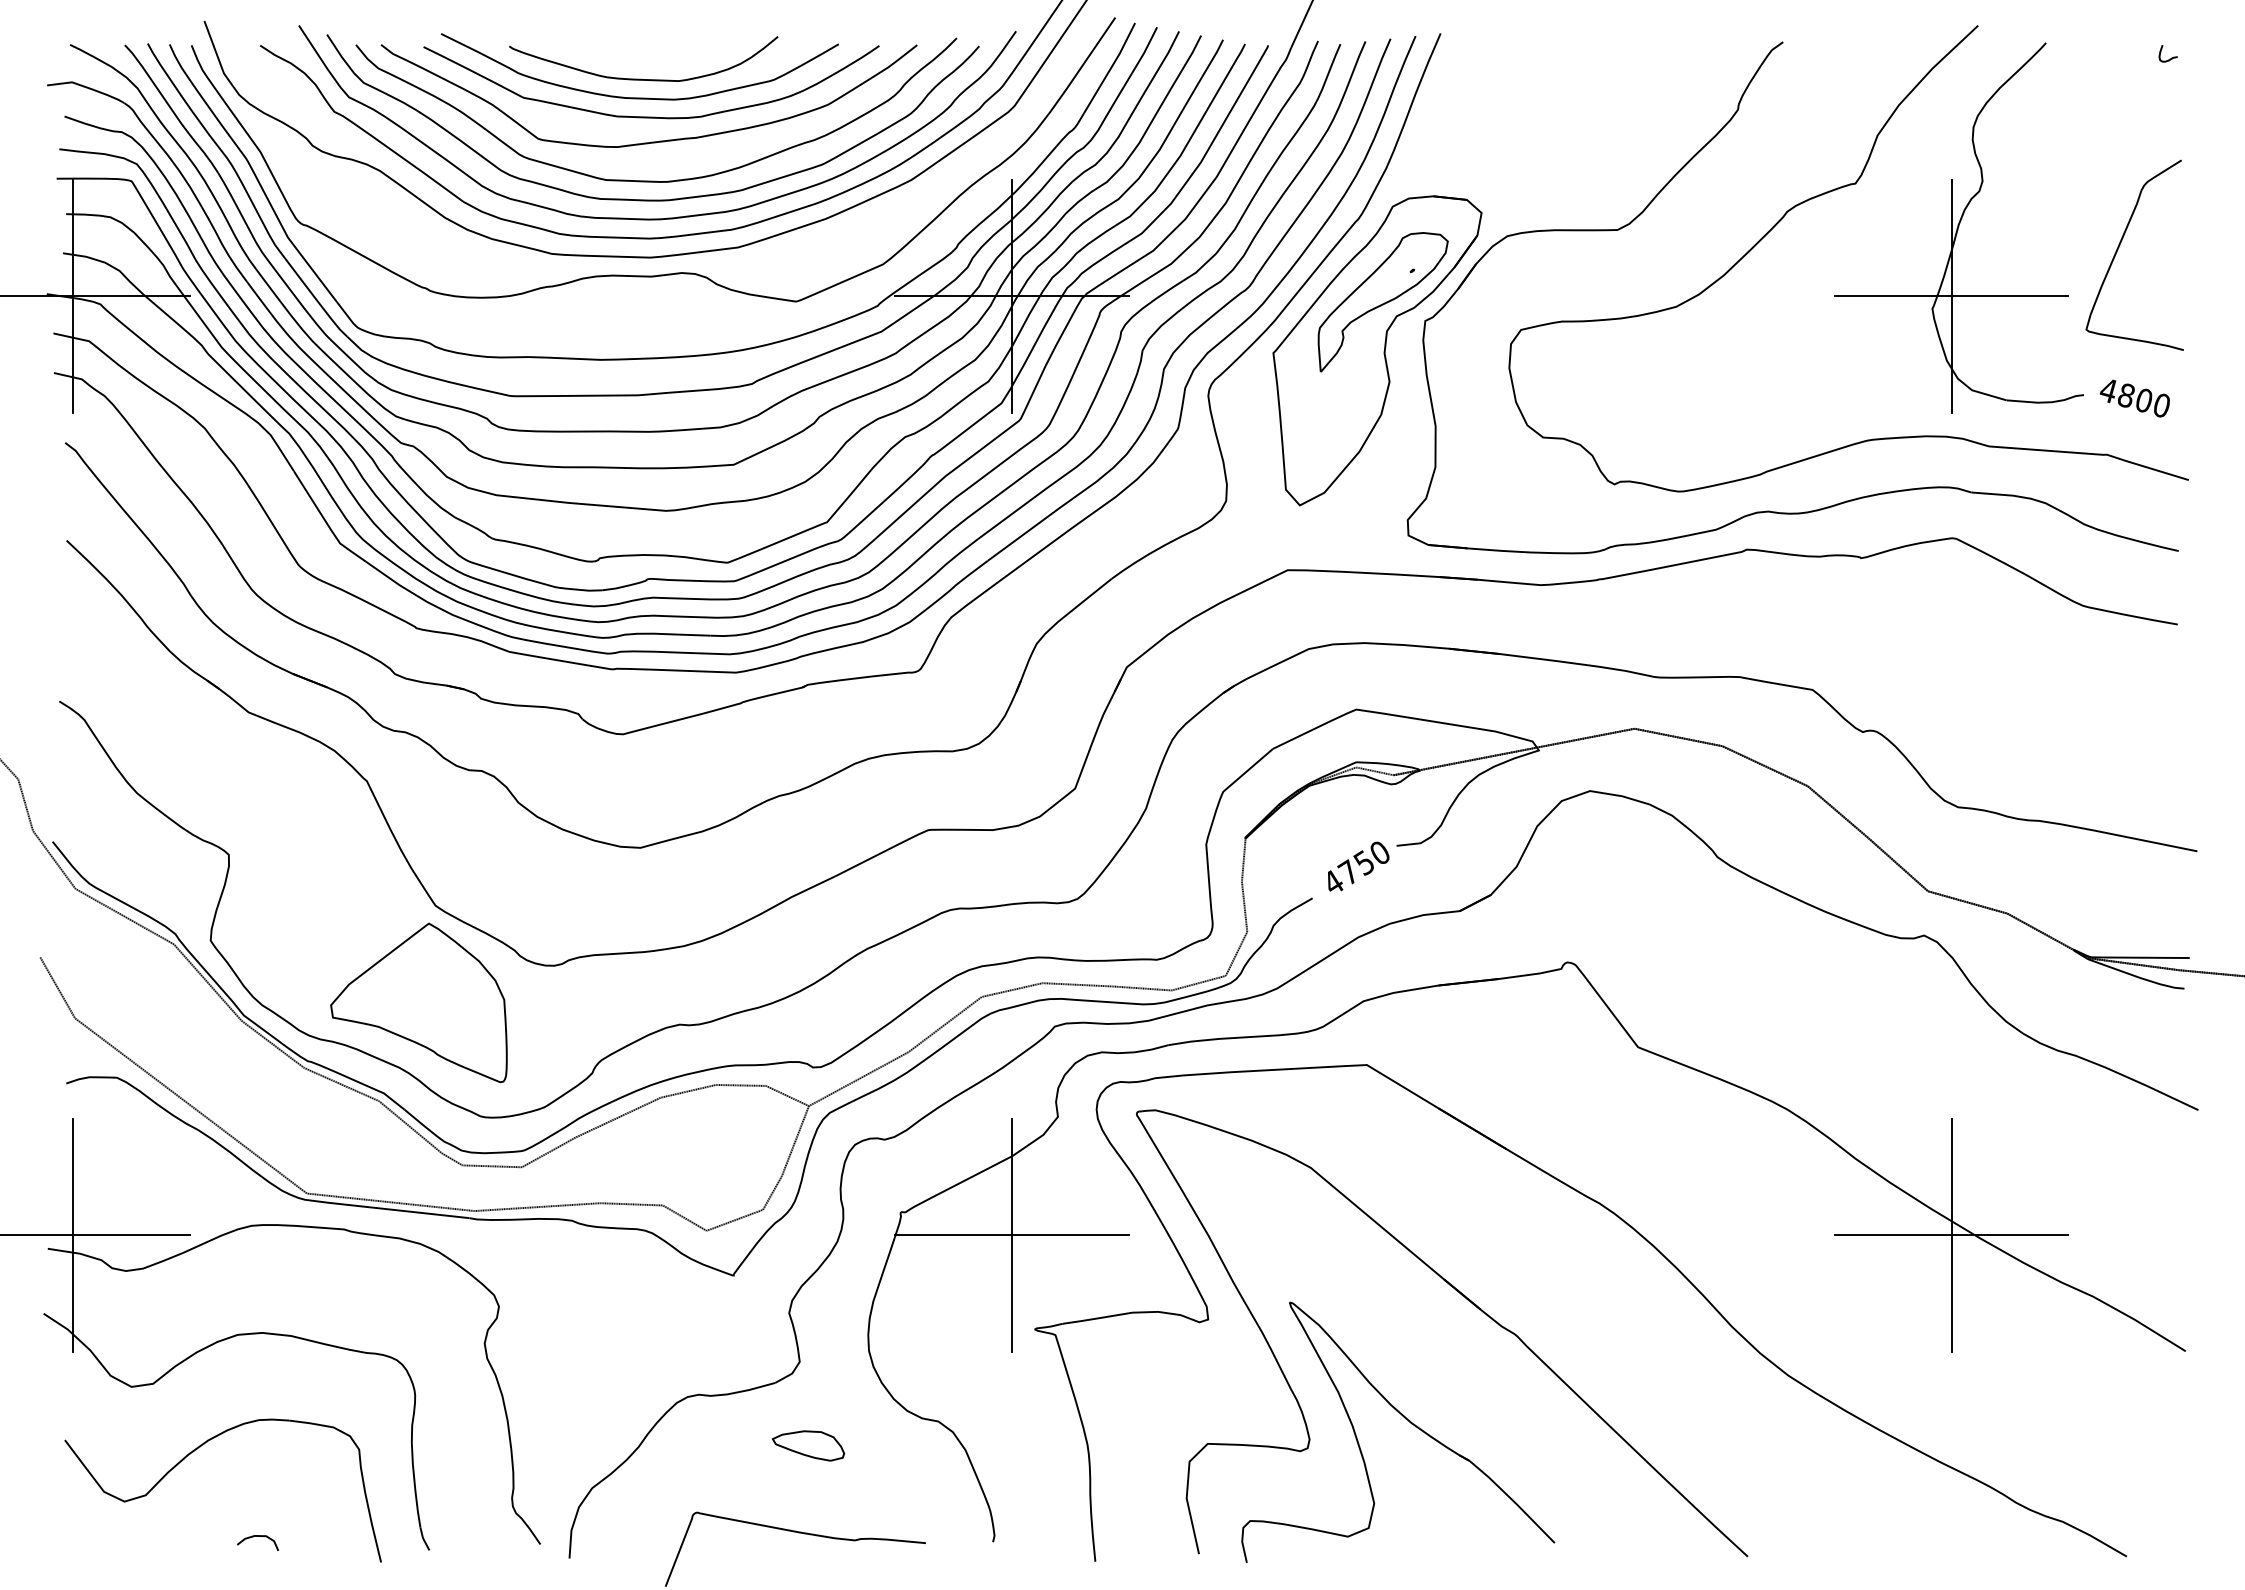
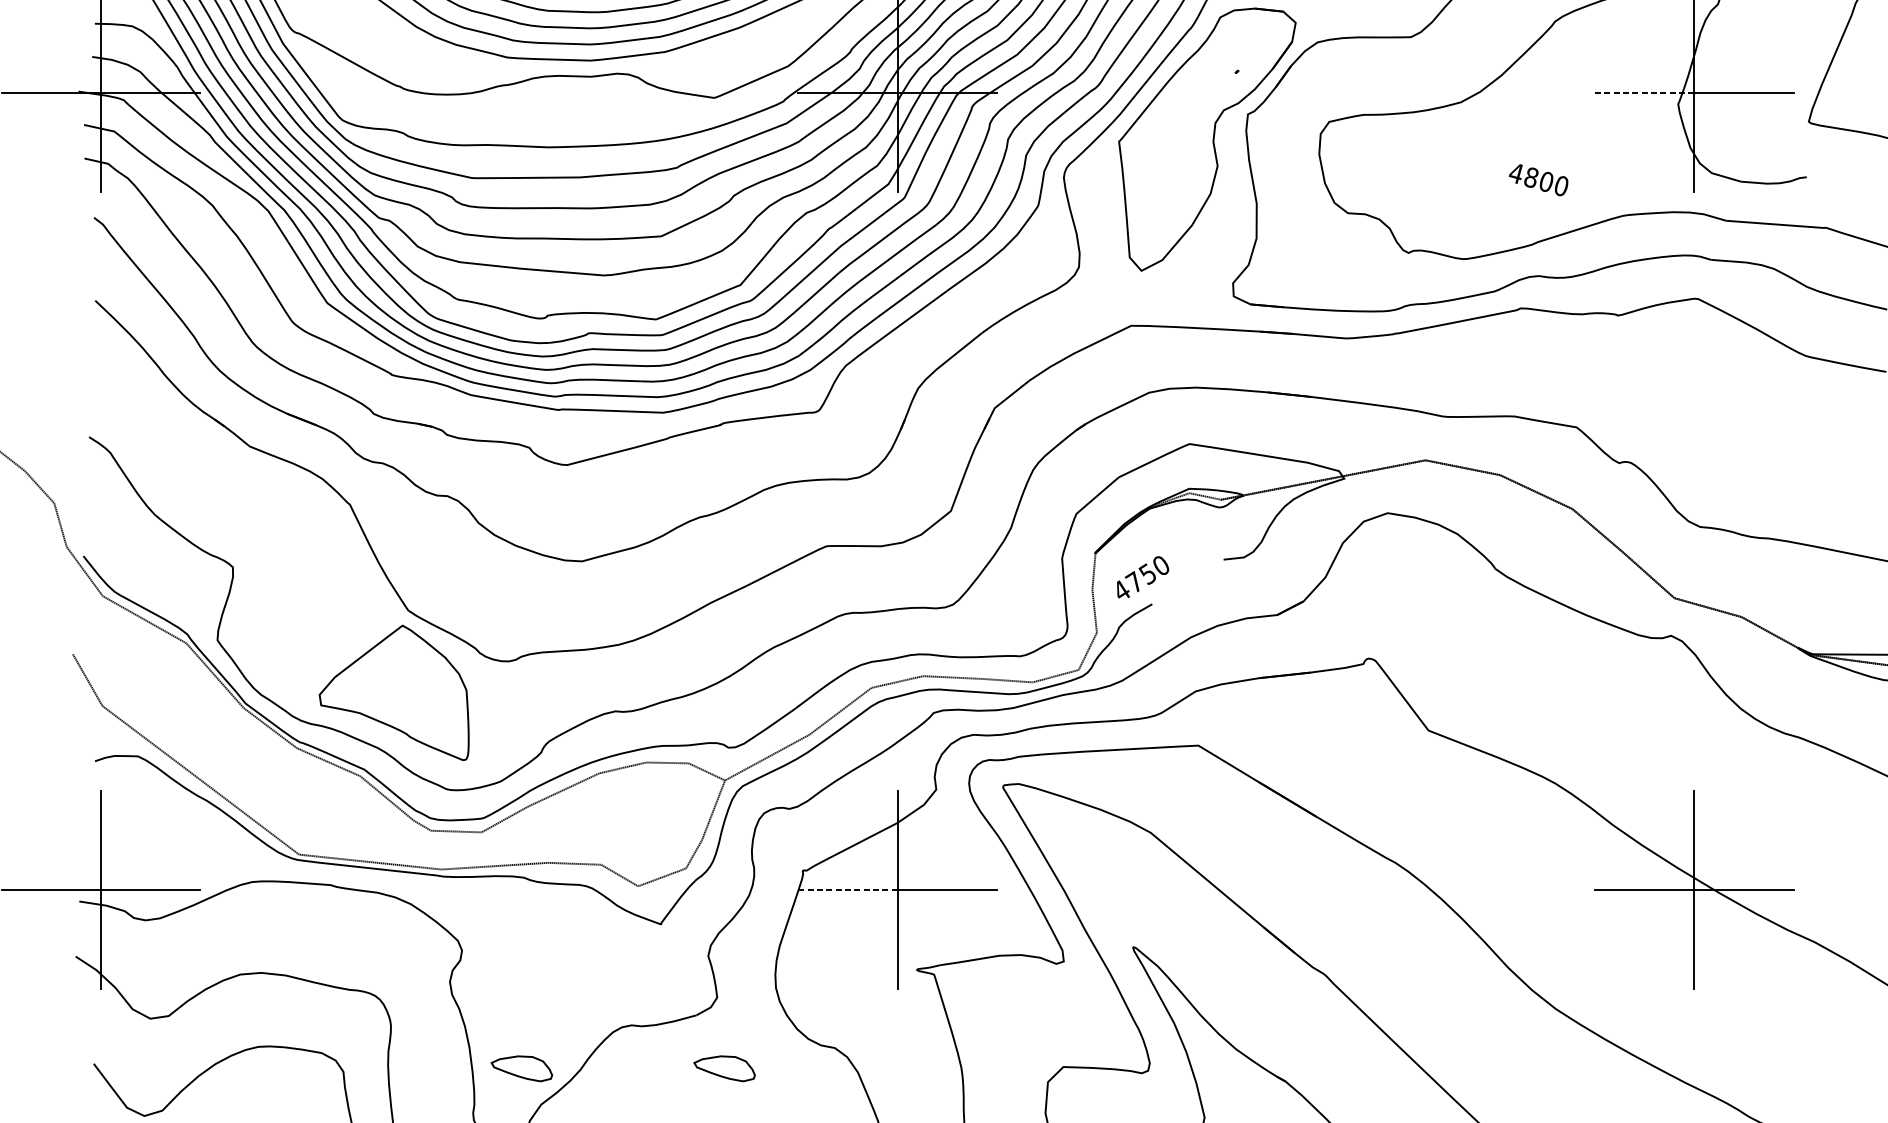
line: (1892, 296) -> (1644, 93), solid -> dashed
part: (1382, 302) -> (1211, 98), removed
text: (2134, 398) -> (1538, 180), moved
text: (1358, 866) -> (1142, 577), moved
line: (953, 1235) -> (847, 890), solid -> dashed
part: (569, 1445) -> (521, 1068), added

